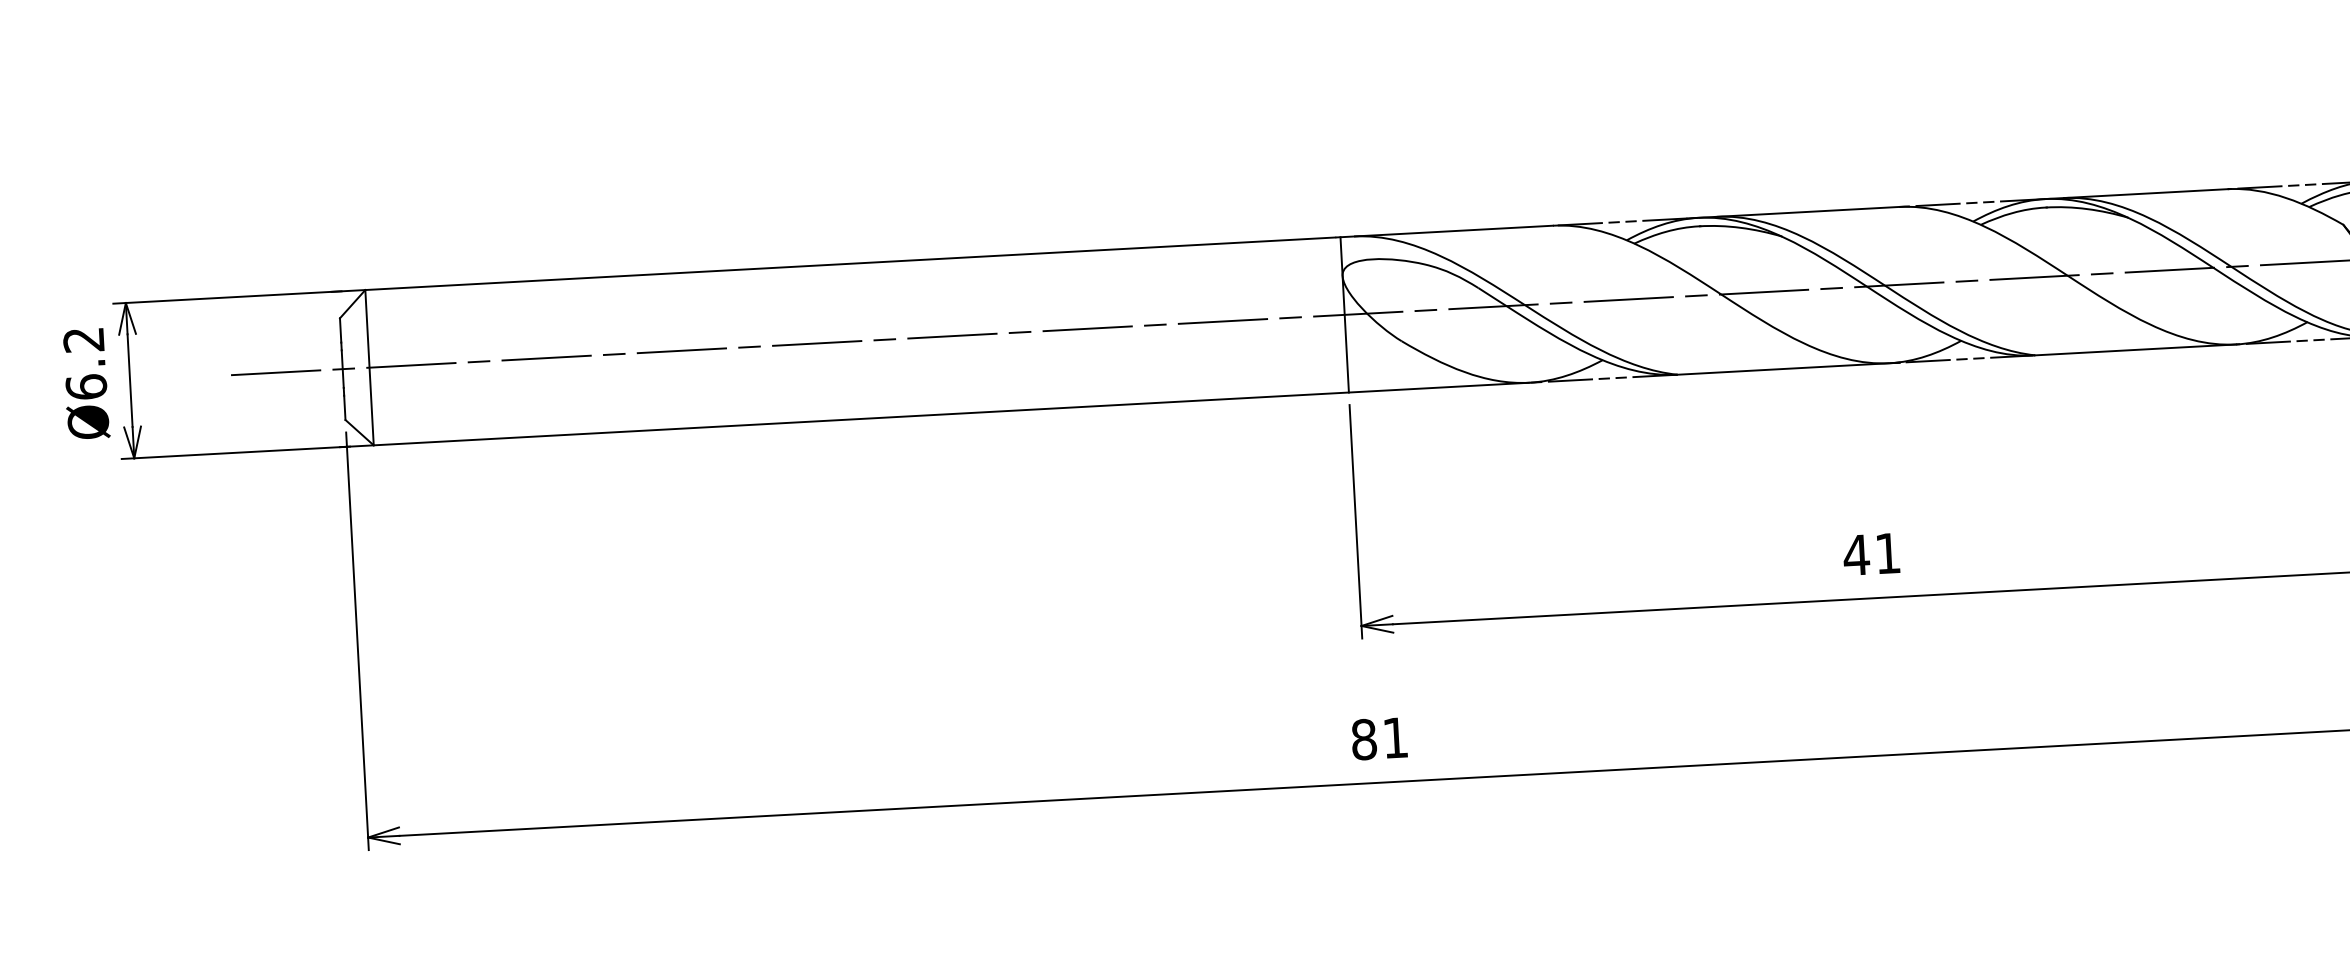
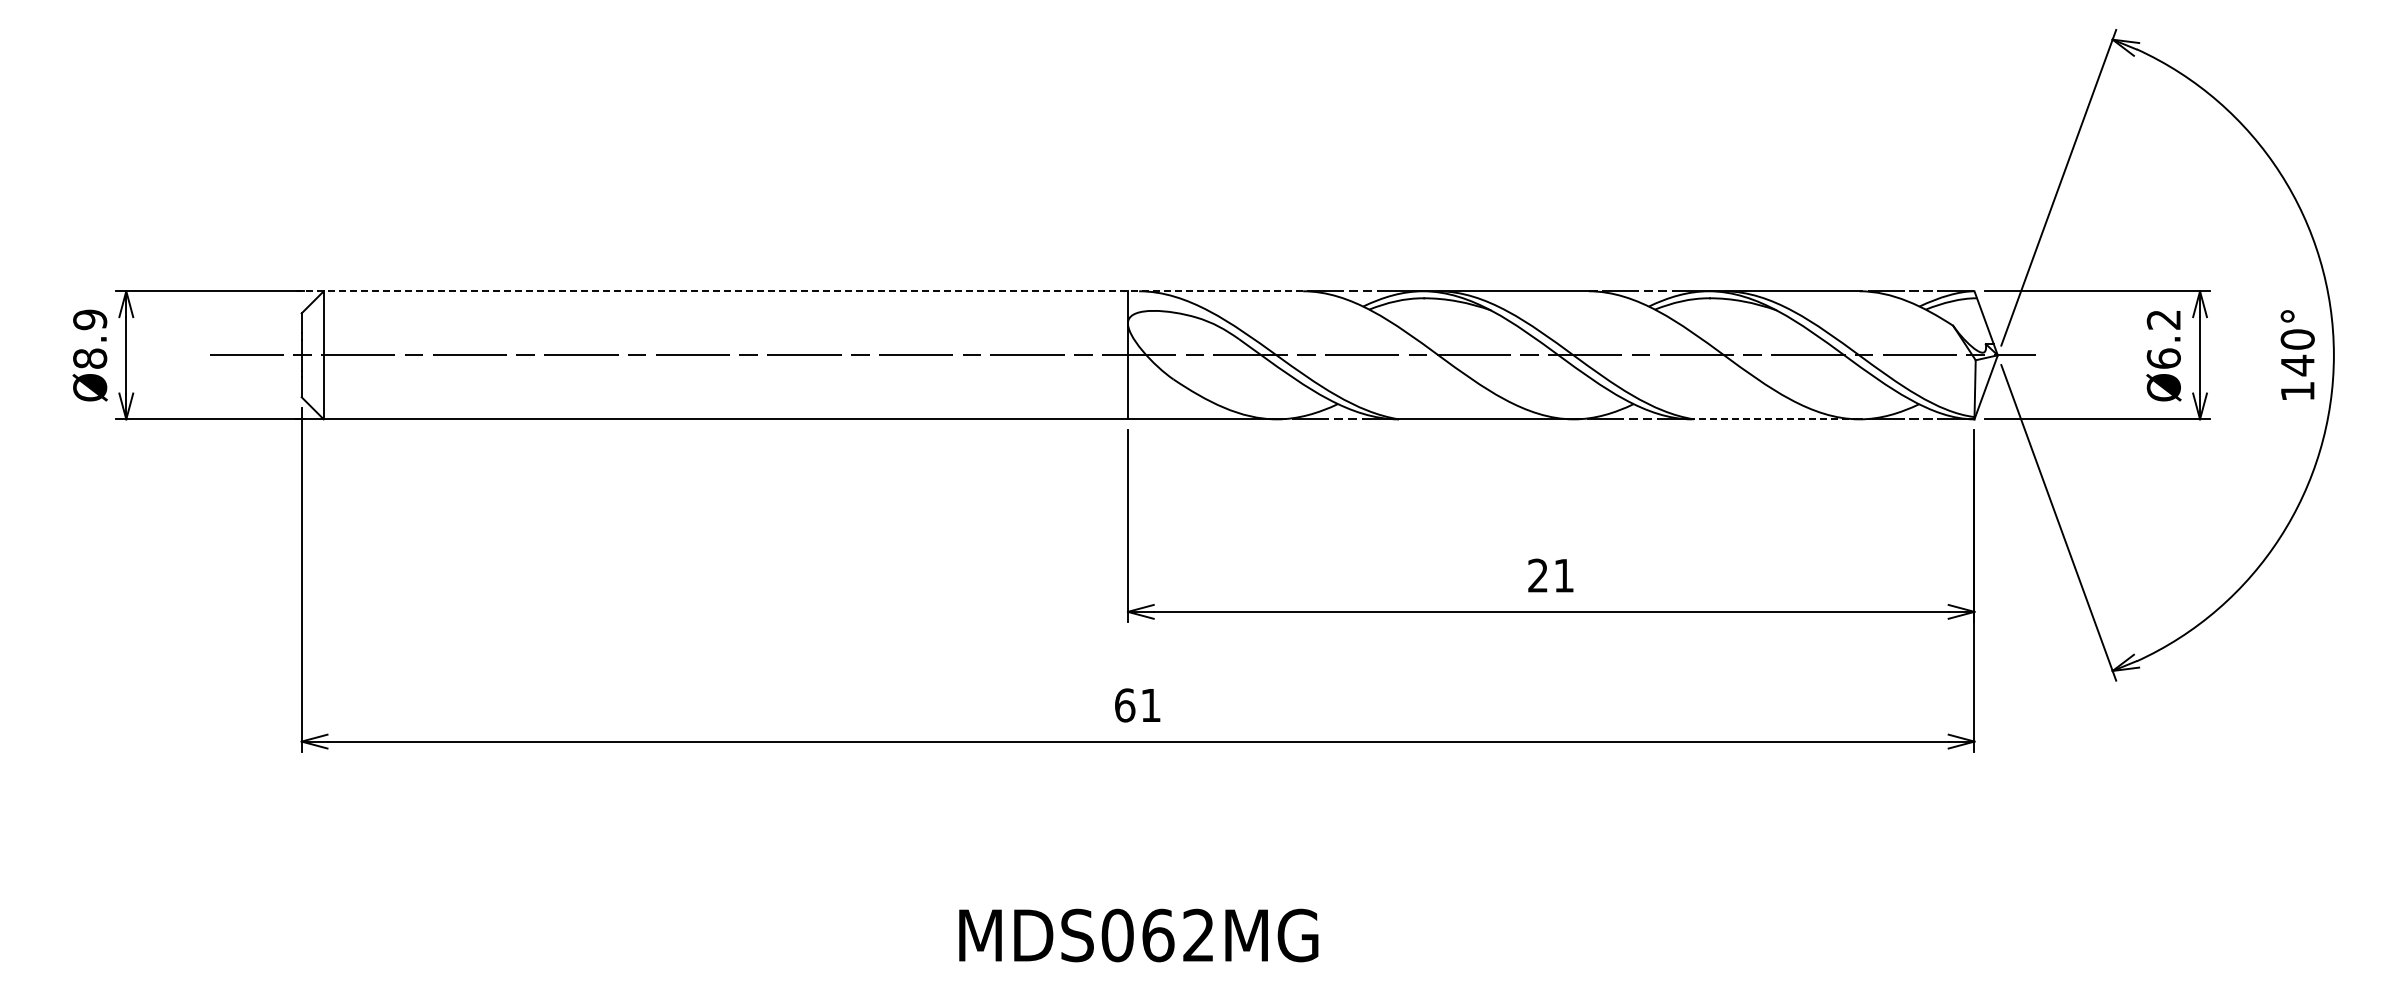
line: (942, 259) -> (799, 291), solid -> dashed
line: (2135, 350) -> (1776, 419), solid -> dashed
text: (85, 362) -> (90, 338), Ø6.2 -> Ø8.9
text: (1855, 554) -> (1537, 575), 41 -> 21
text: (1364, 739) -> (1125, 705), 81 -> 61

